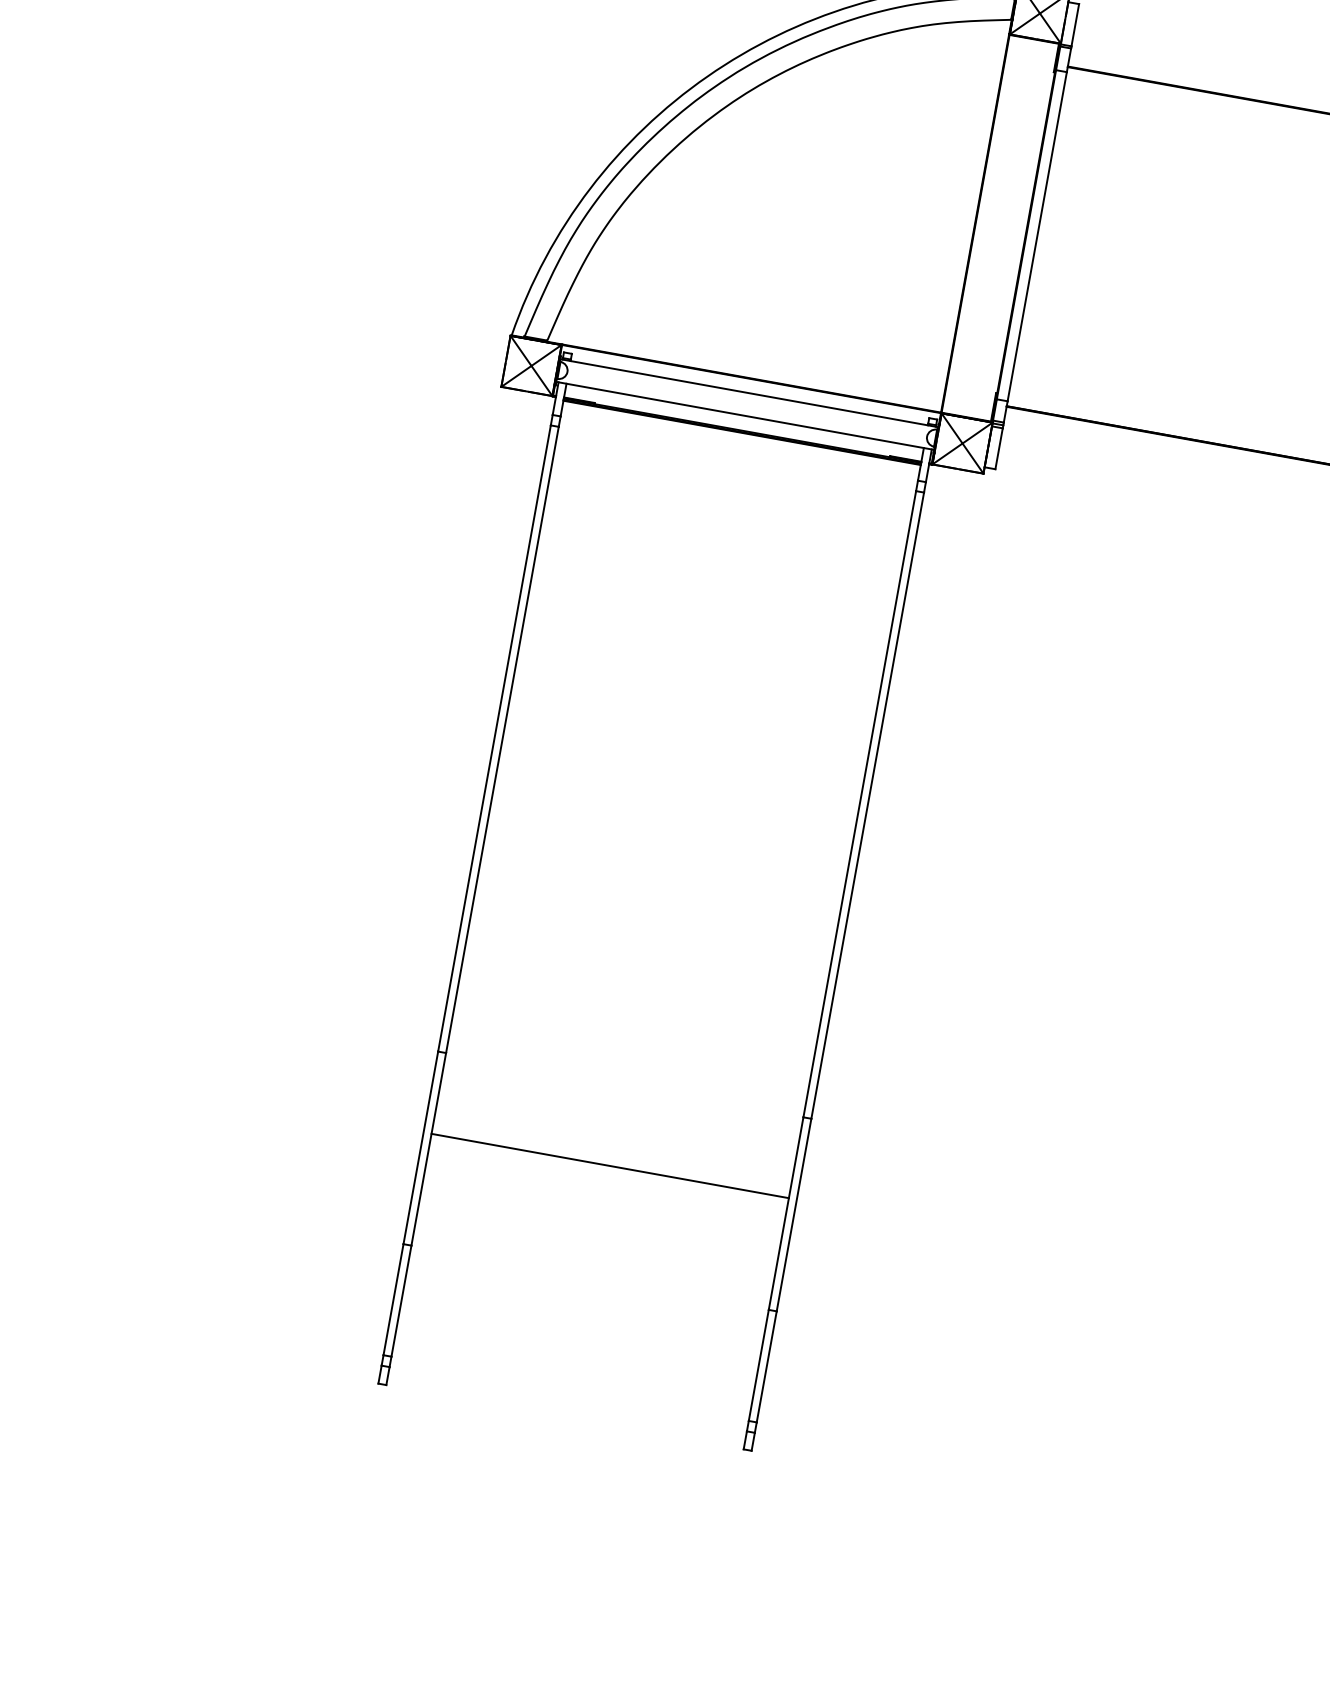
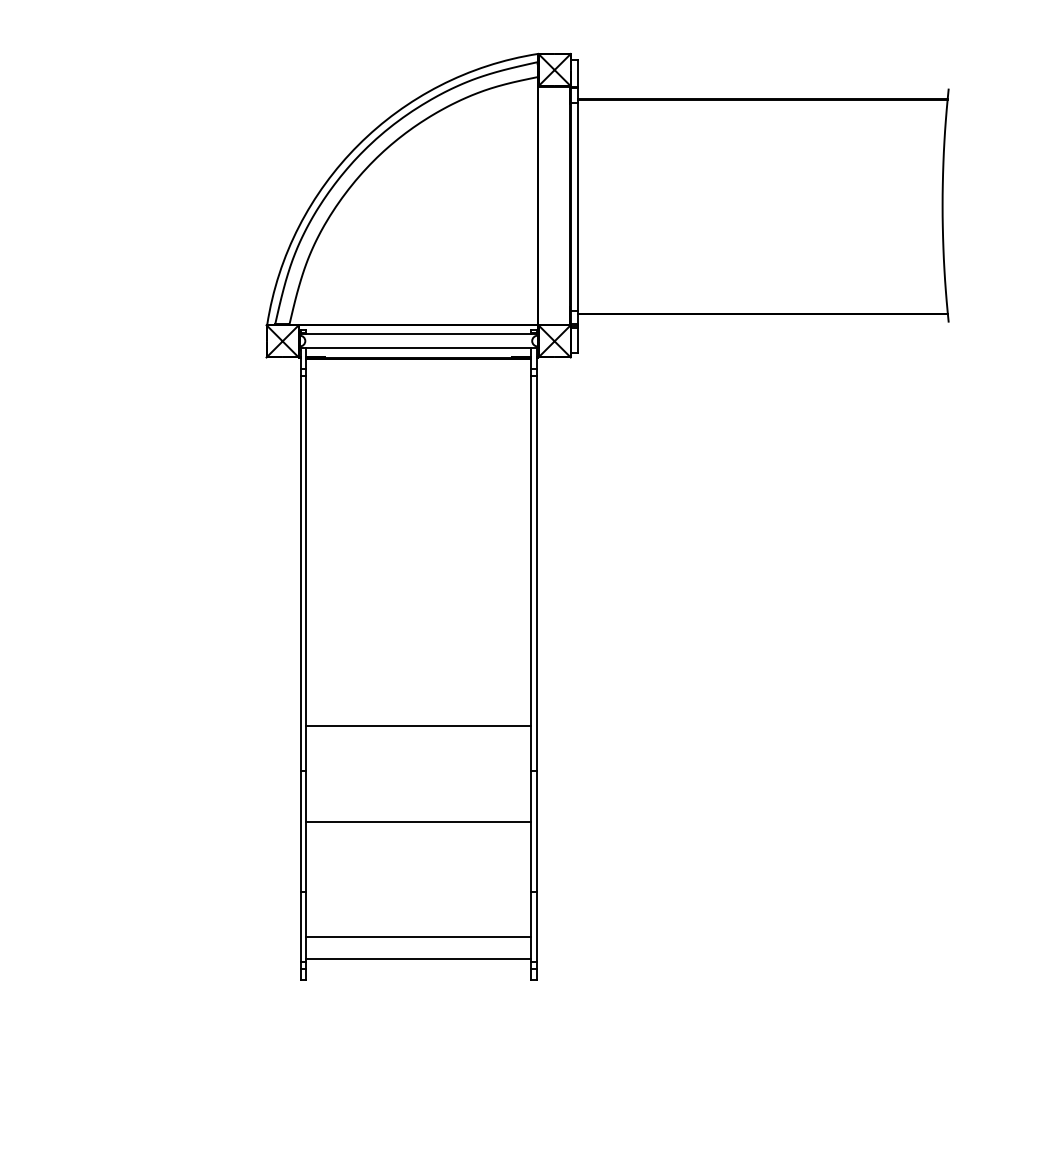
line: (637, 1013) -> (418, 725), added
line: (576, 1349) -> (418, 937), added
line: (570, 1382) -> (418, 958), added

